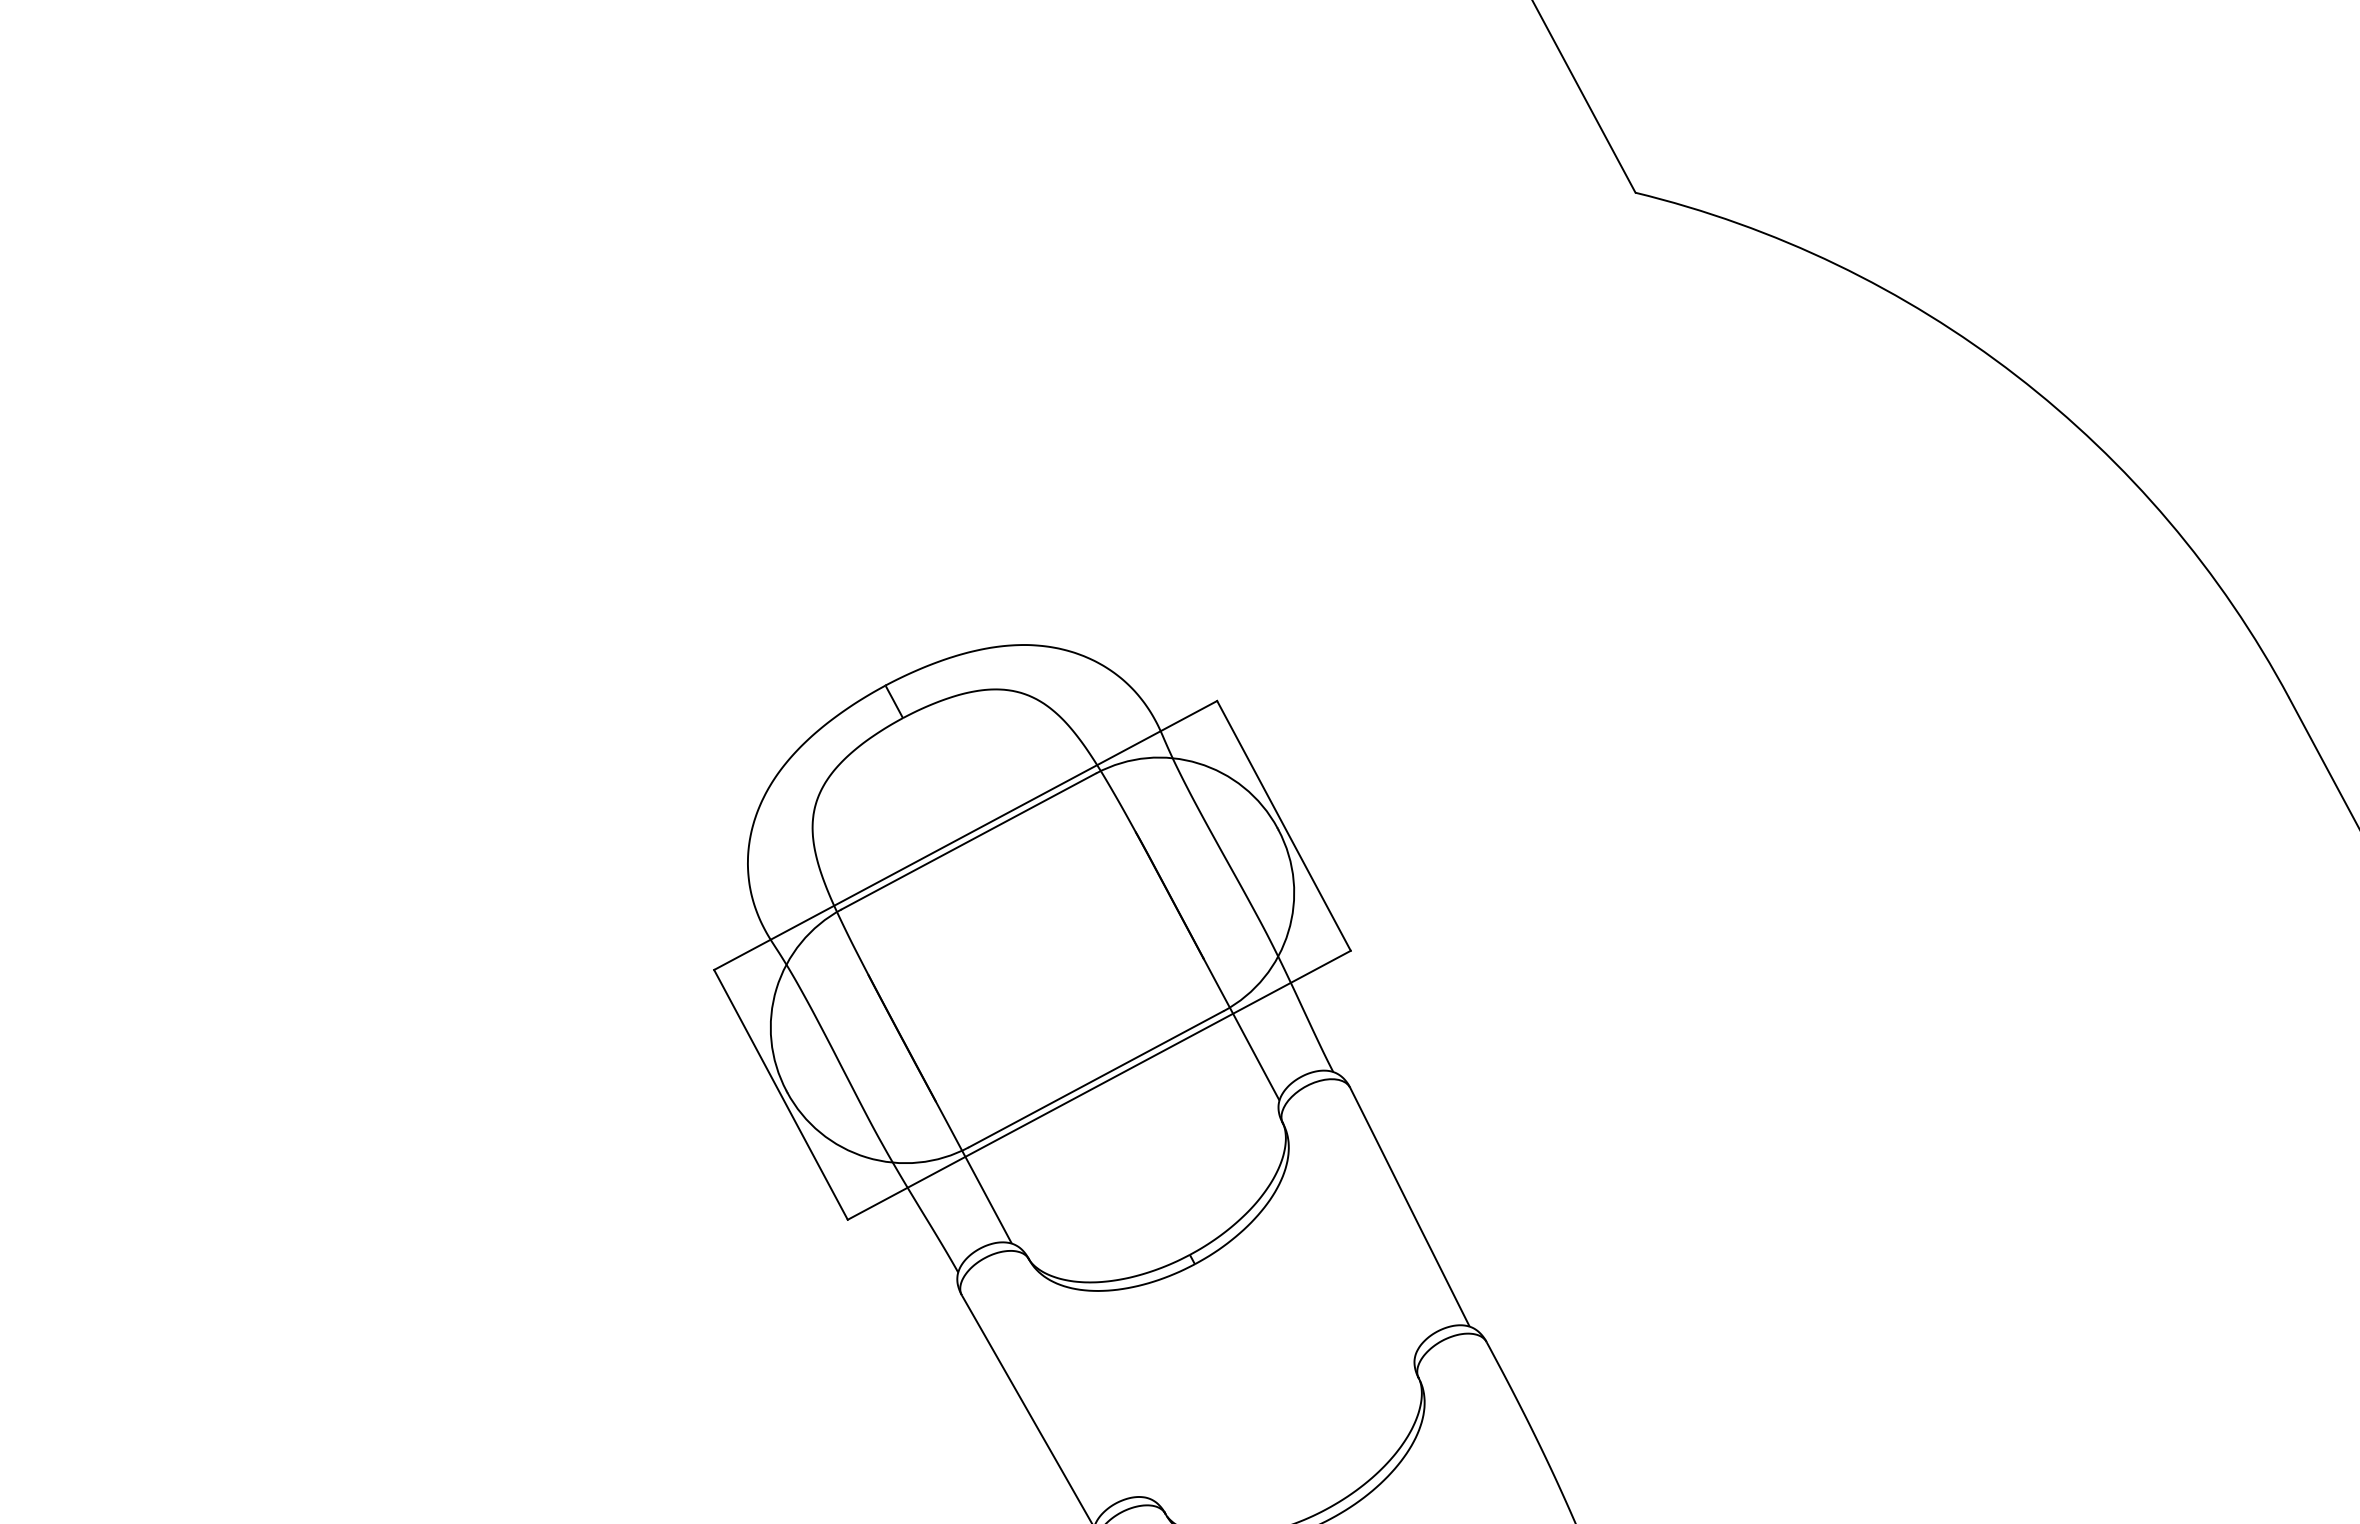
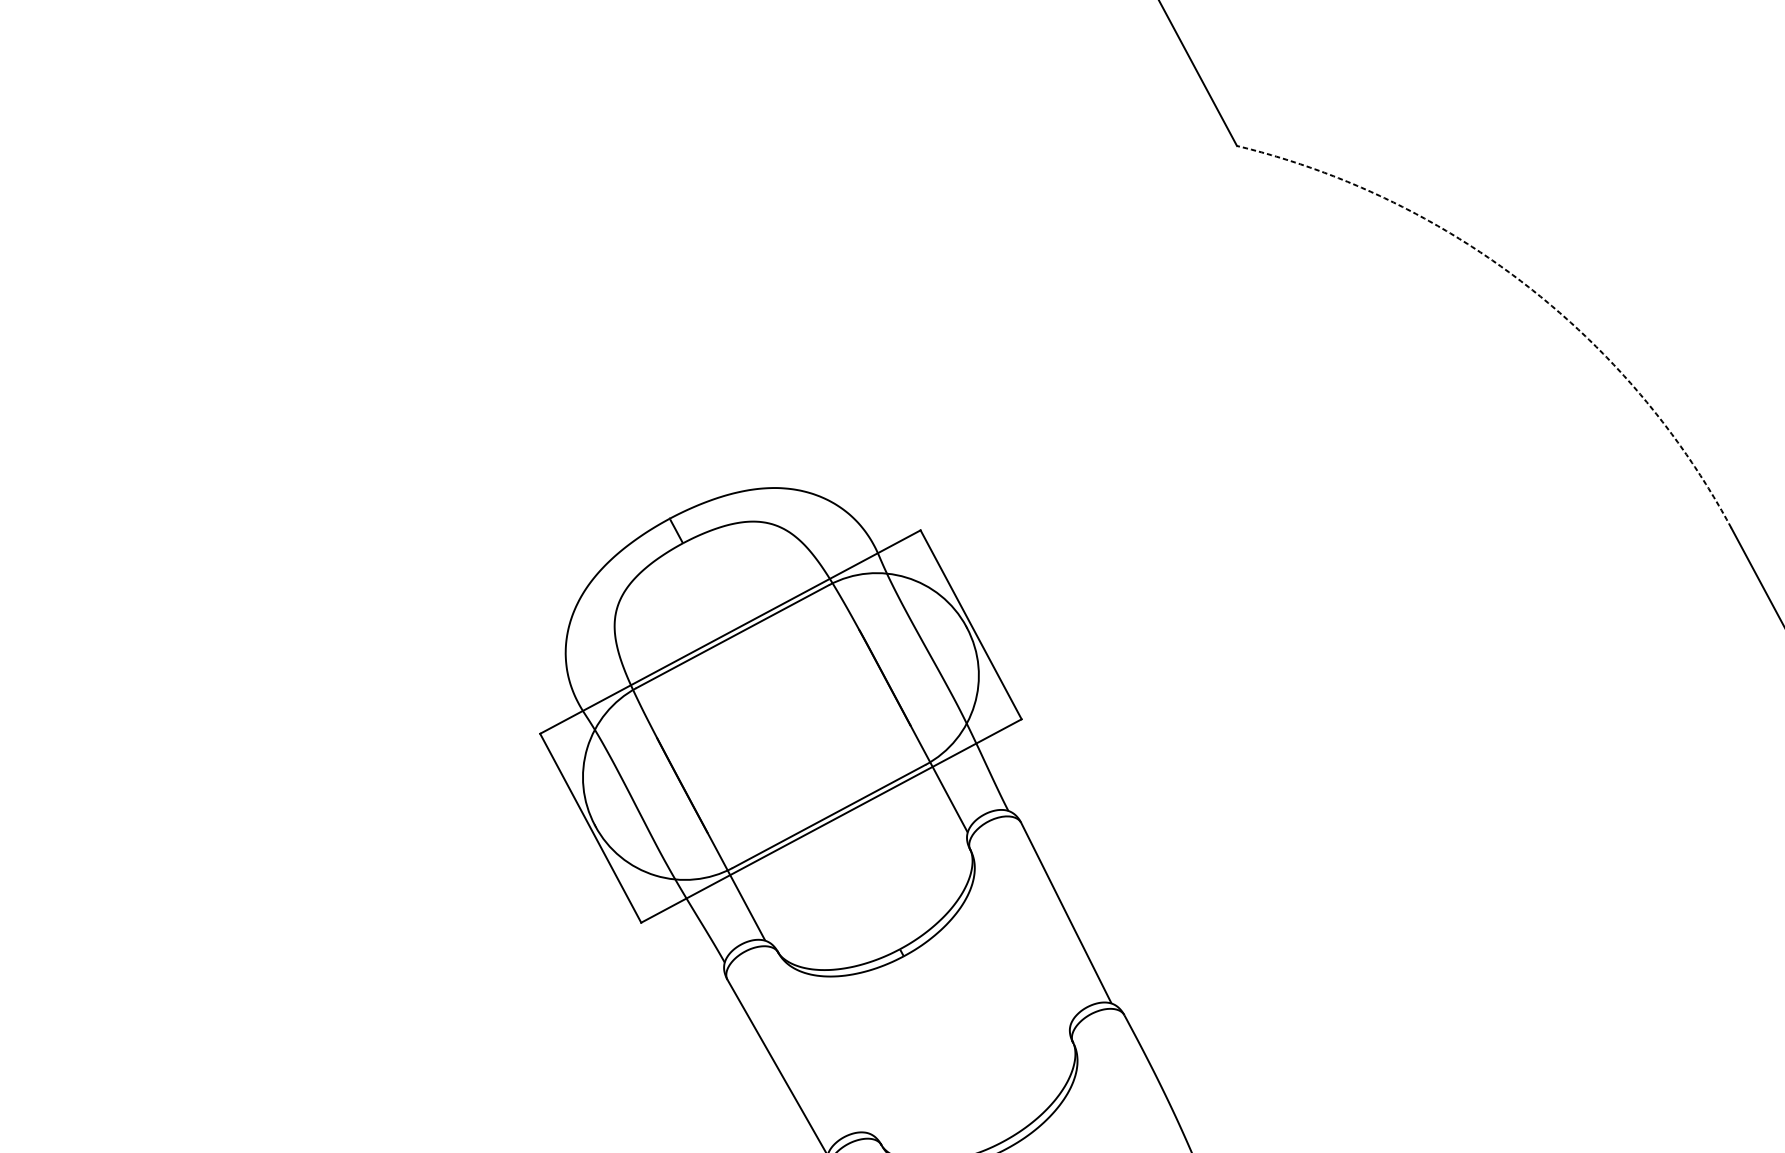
arc: (2016, 375) -> (1525, 284), solid -> dashed

